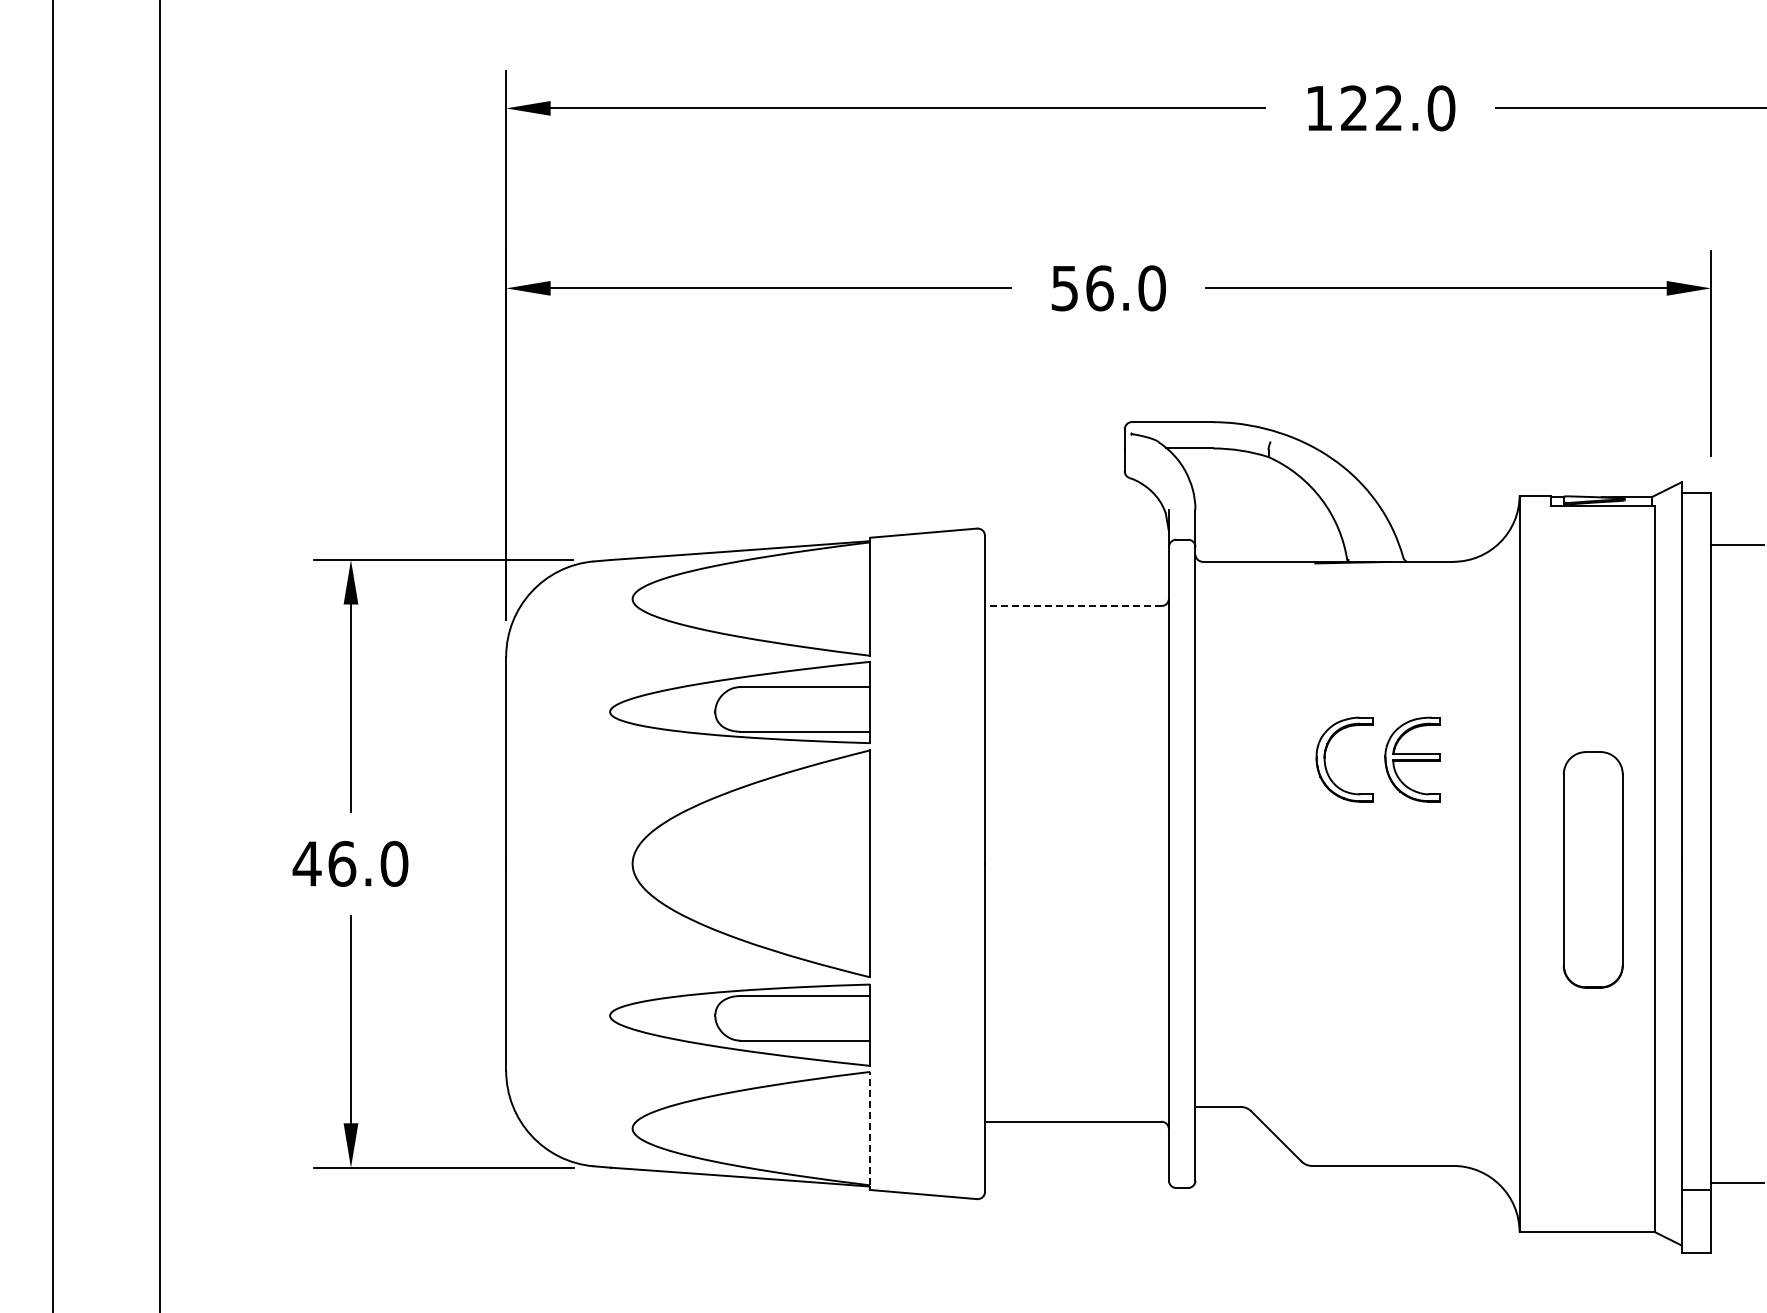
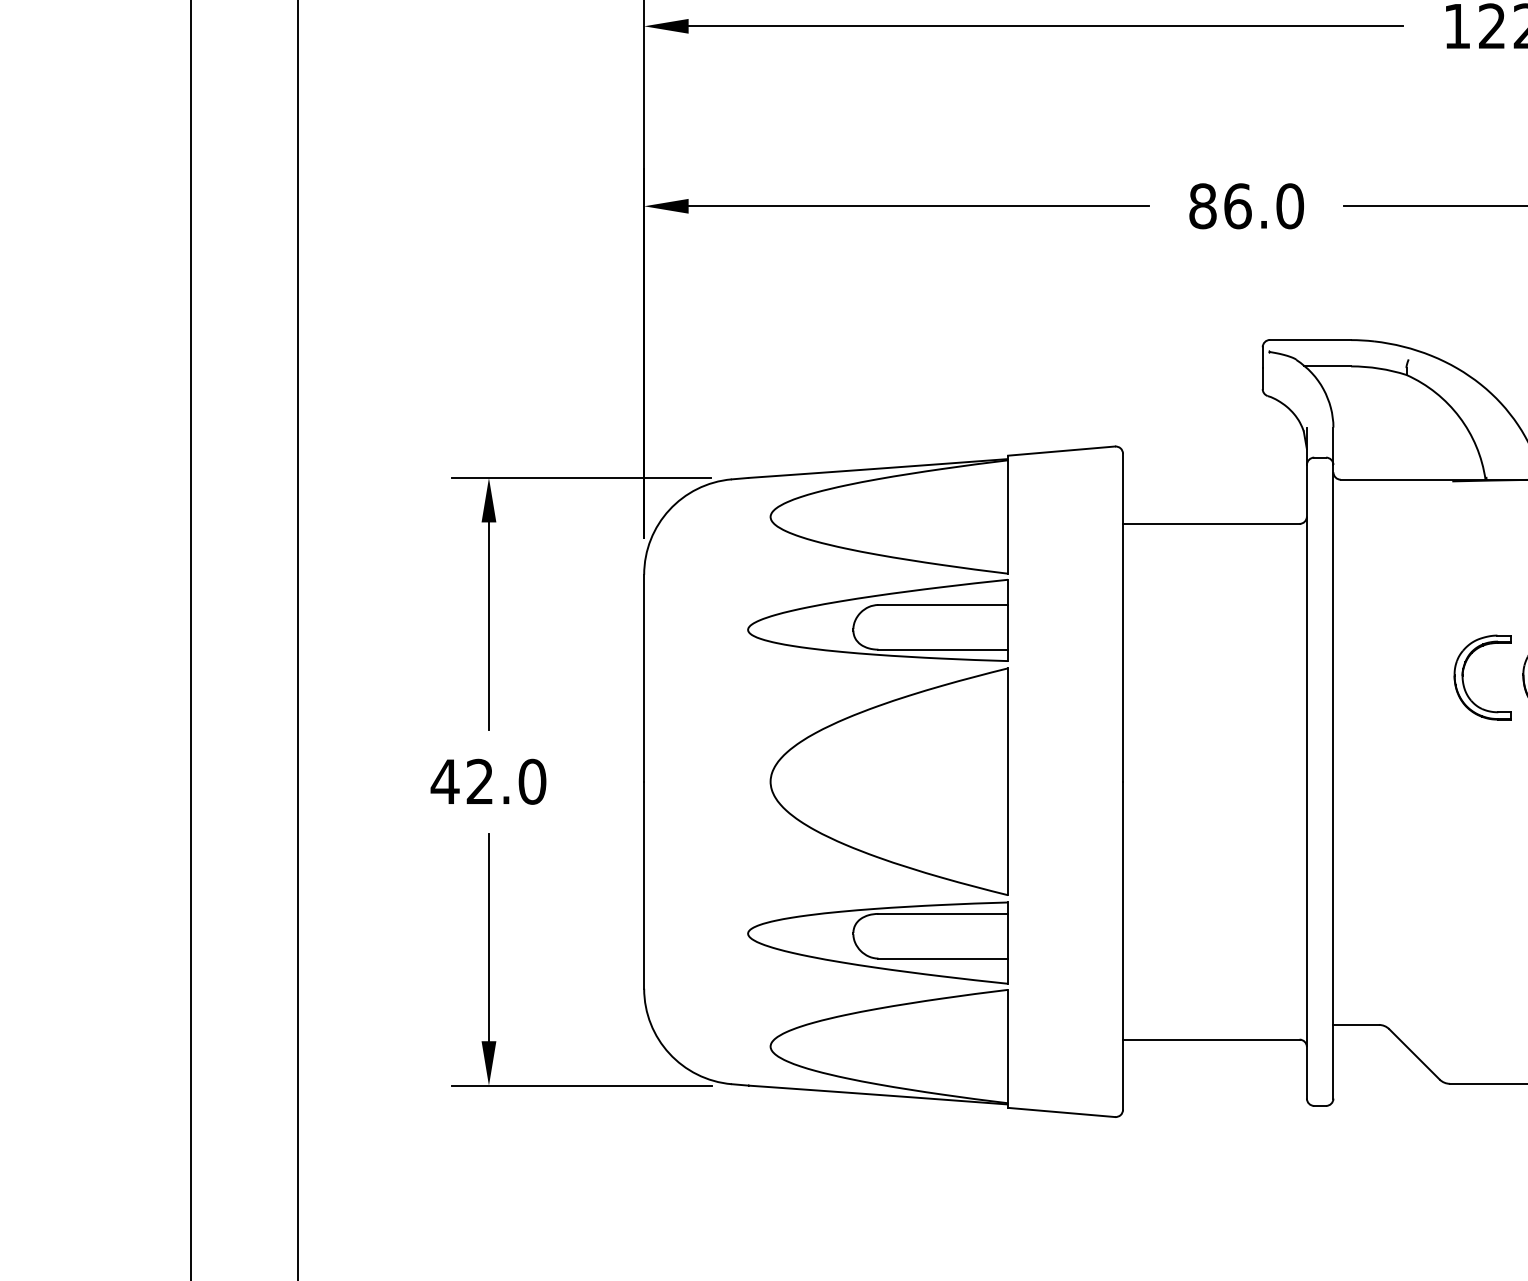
text: (1064, 288) -> (1202, 206), 56.0 -> 86.0
line: (1072, 606) -> (1210, 524), dashed -> solid
text: (342, 863) -> (480, 781), 46.0 -> 42.0
line: (870, 1128) -> (1008, 1046), dashed -> solid

